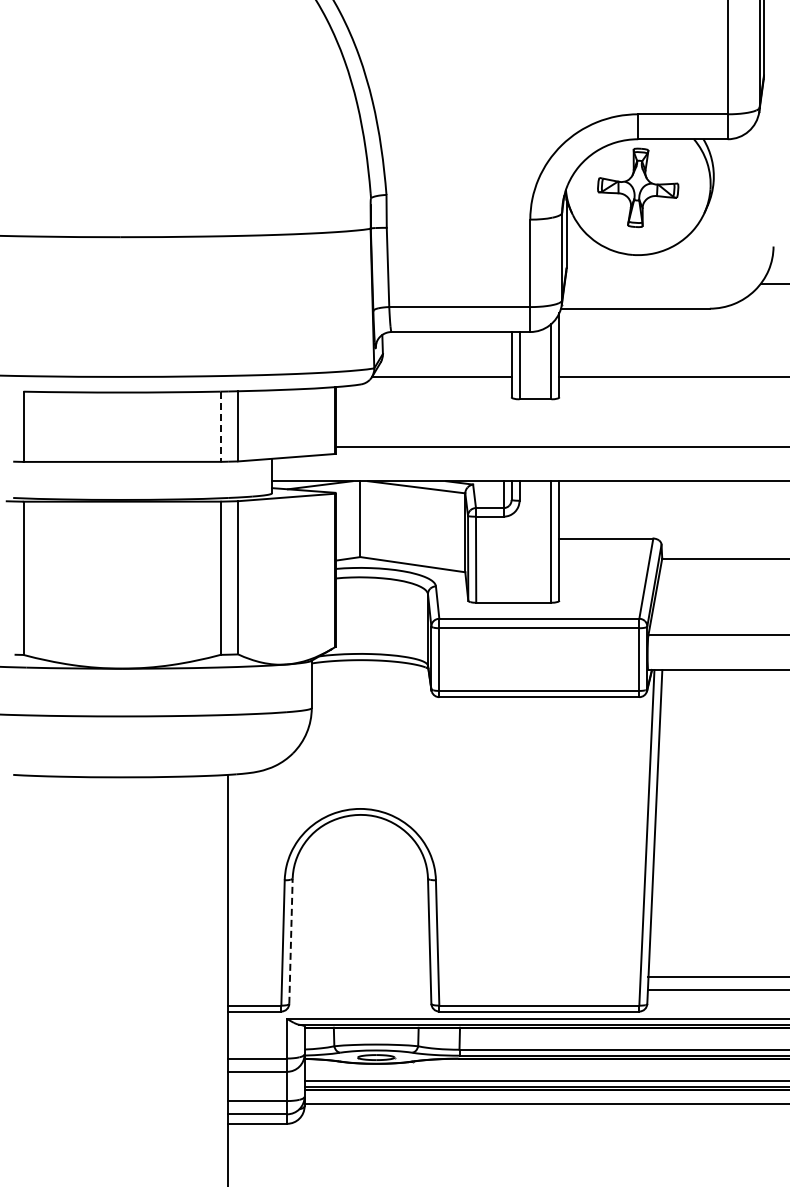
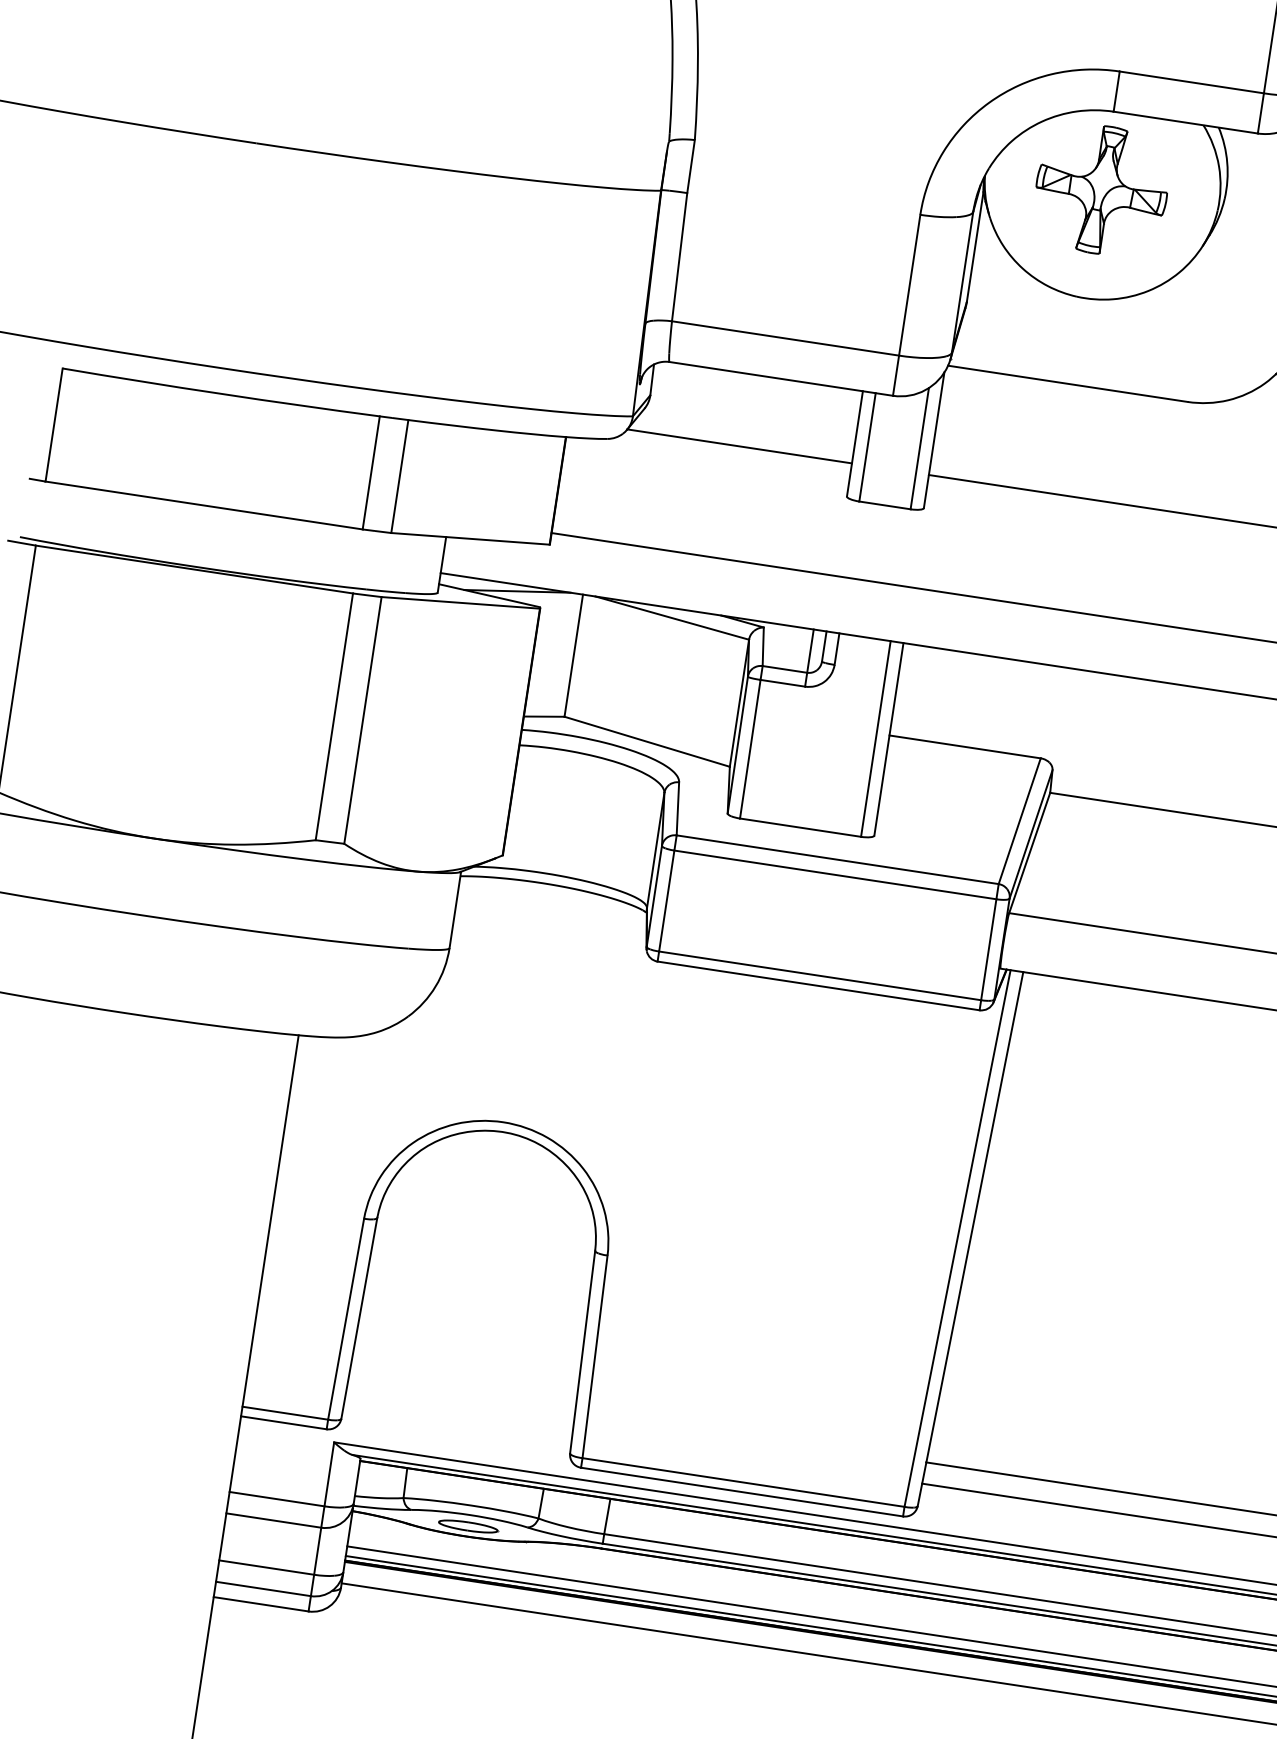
line: (220, 427) -> (370, 474), dashed -> solid
line: (291, 941) -> (360, 1318), dashed -> solid

